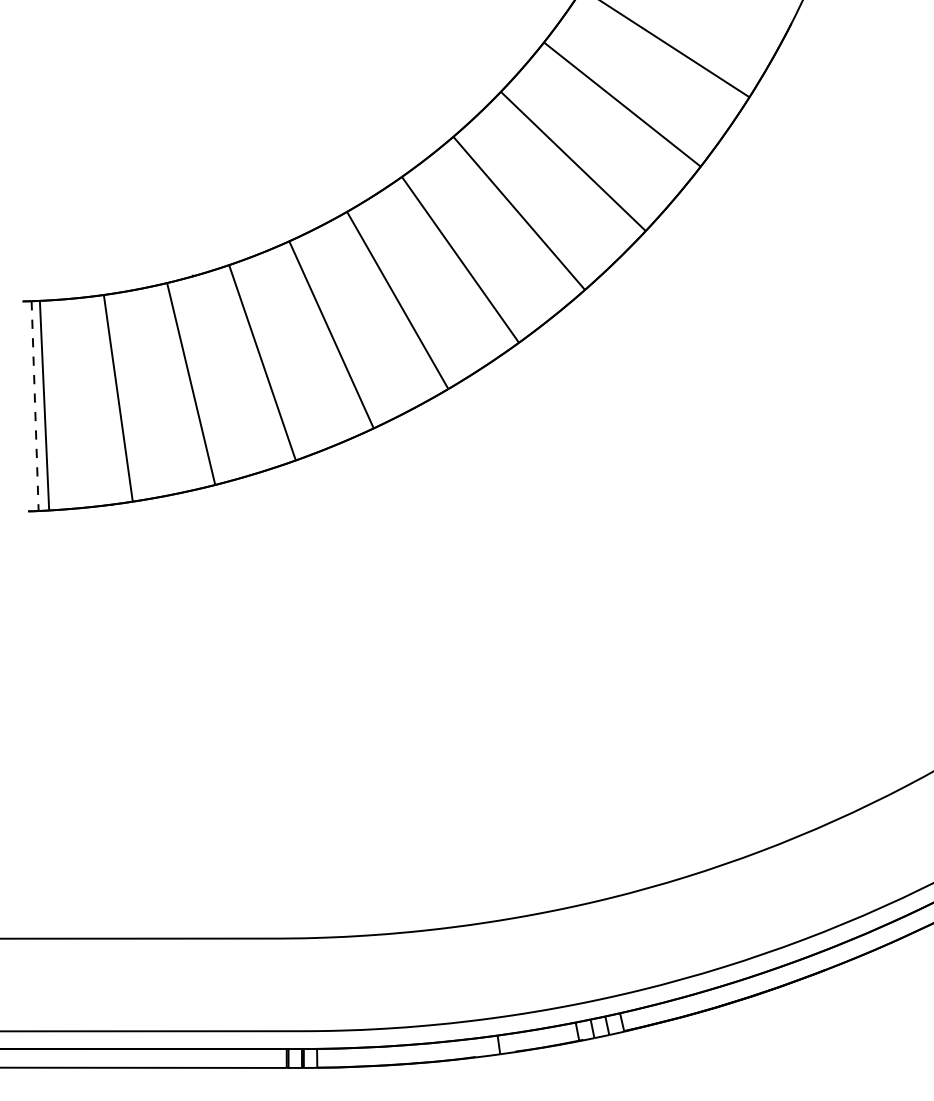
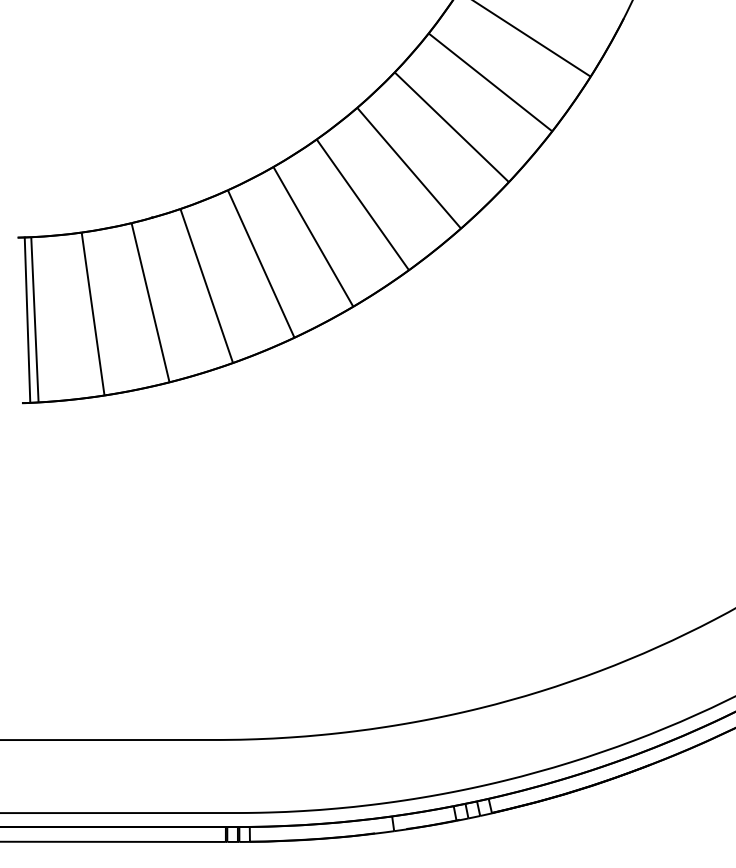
line: (35, 406) -> (27, 320), dashed -> solid

